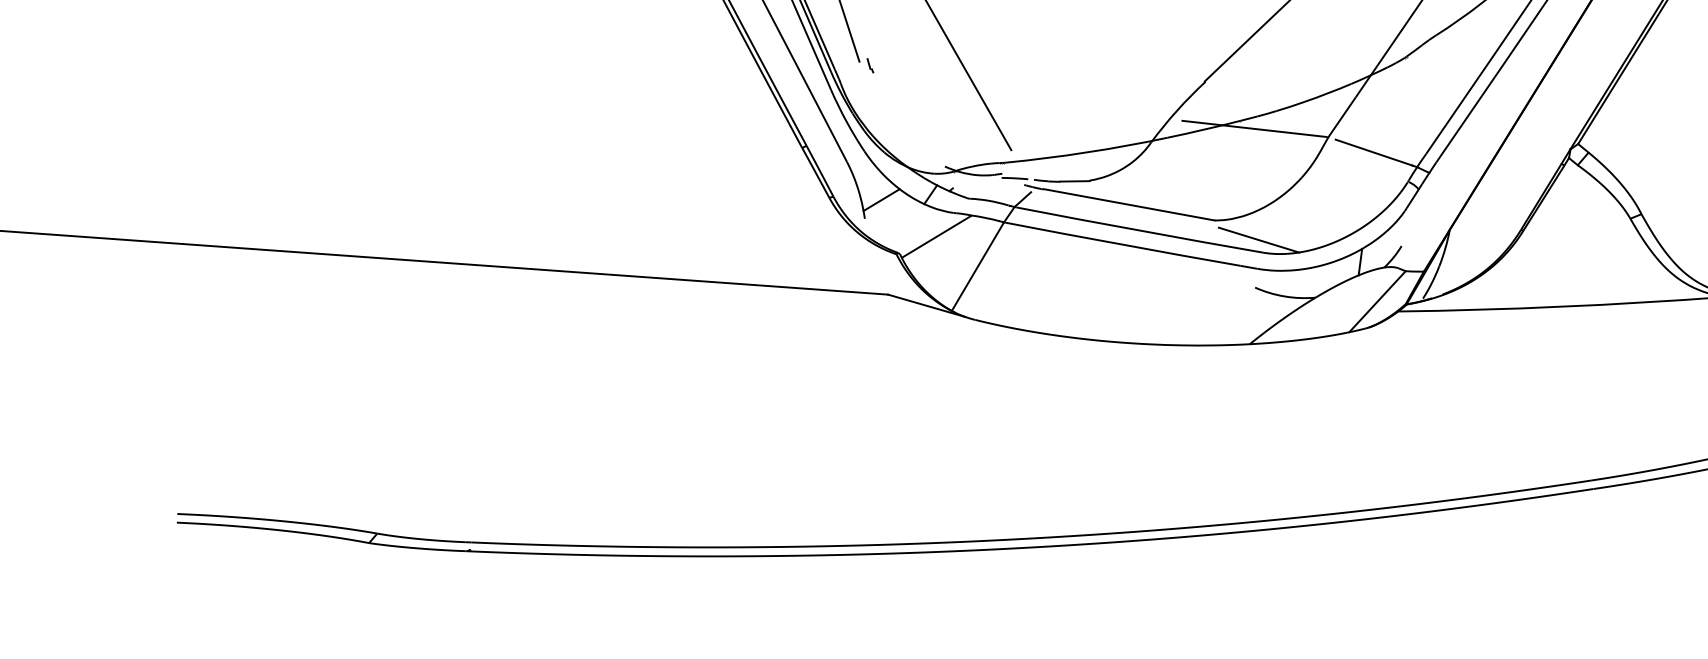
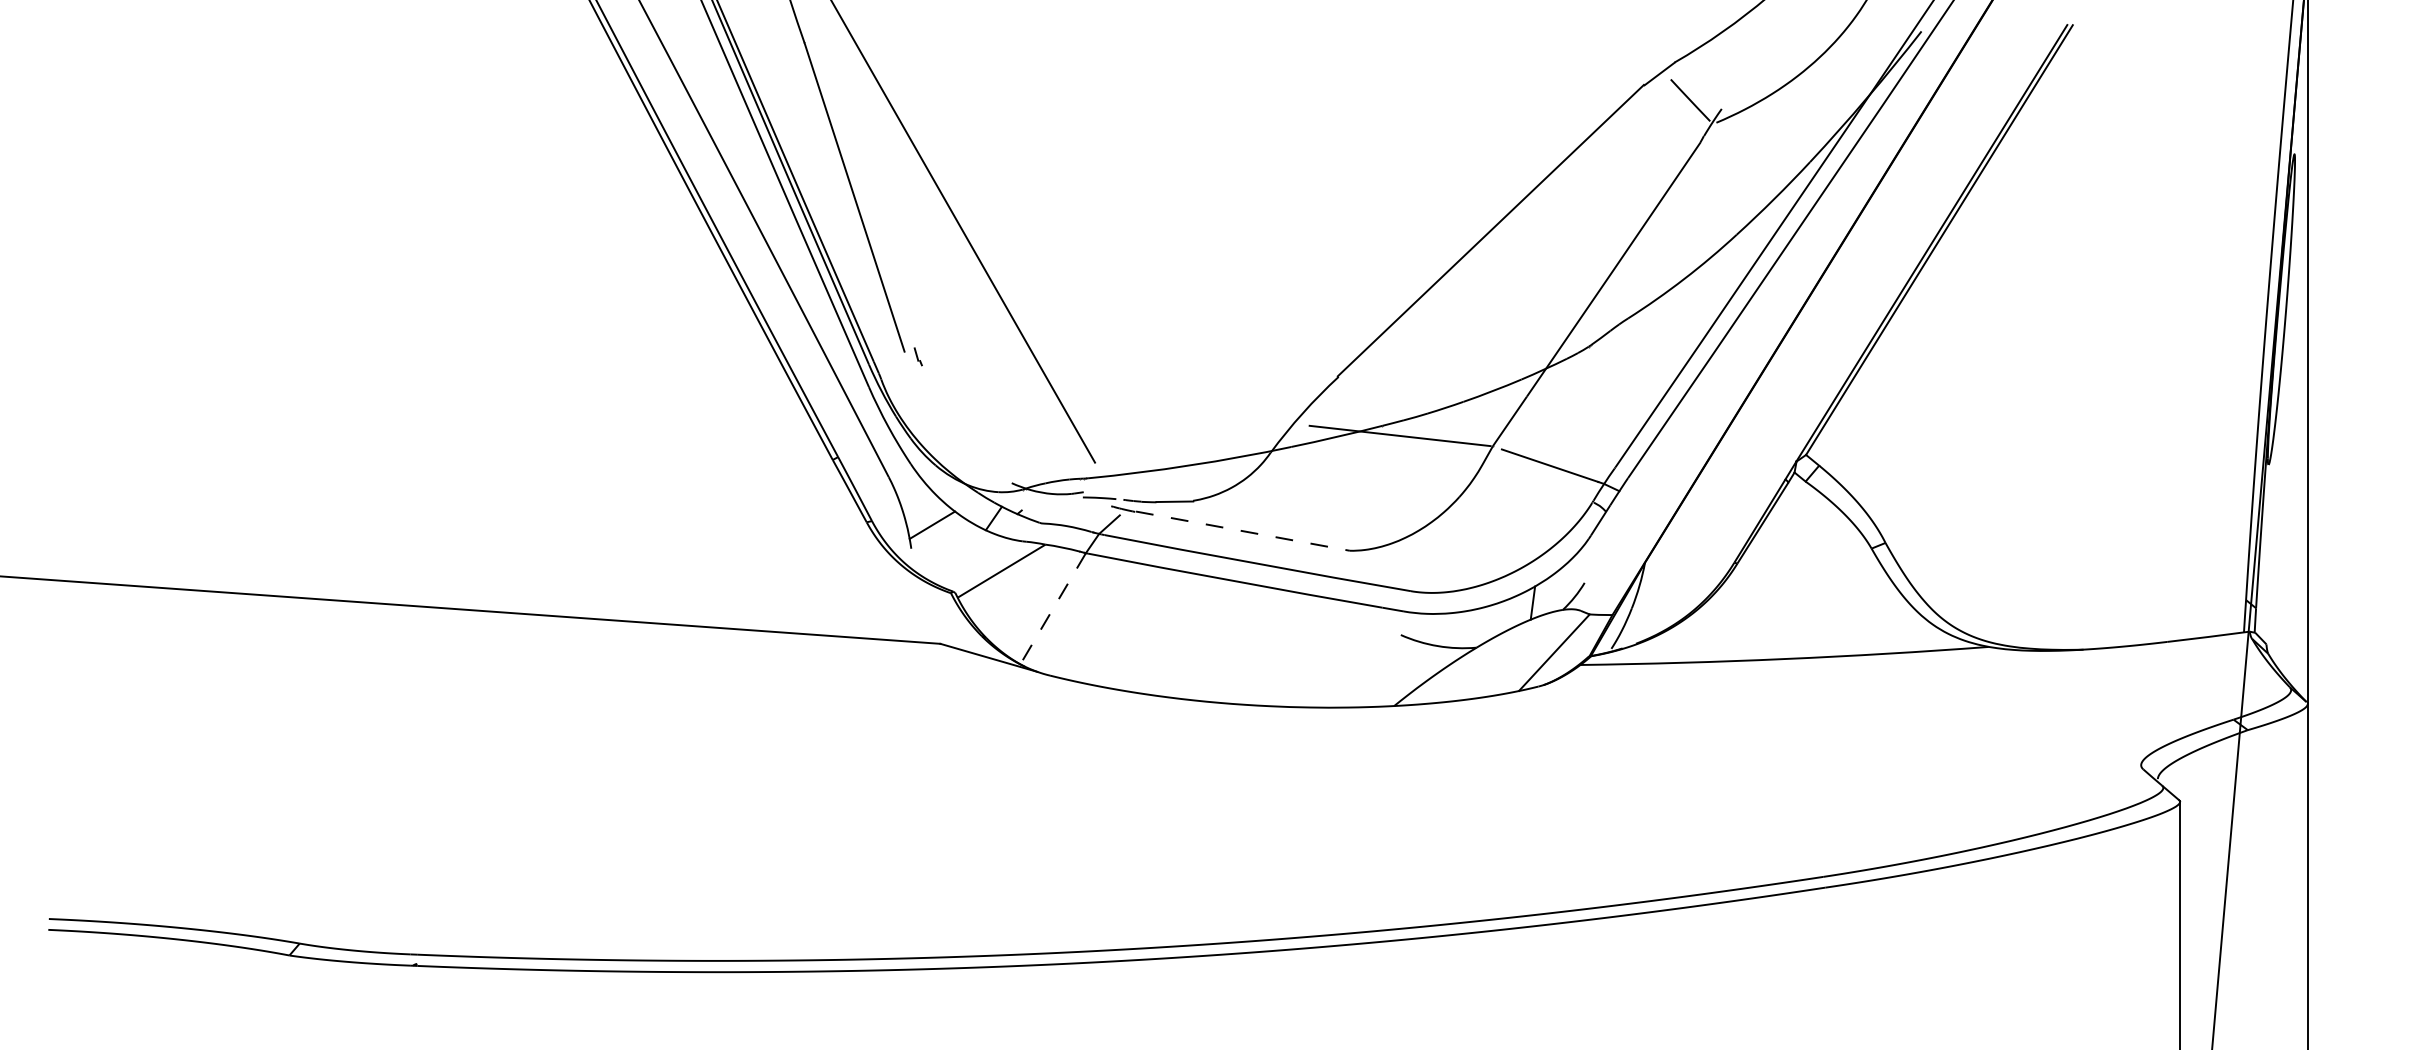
line: (1128, 205) -> (1242, 531), solid -> dashed
line: (1258, 240) -> (1405, 575), removed
line: (978, 266) -> (1053, 608), solid -> dashed

